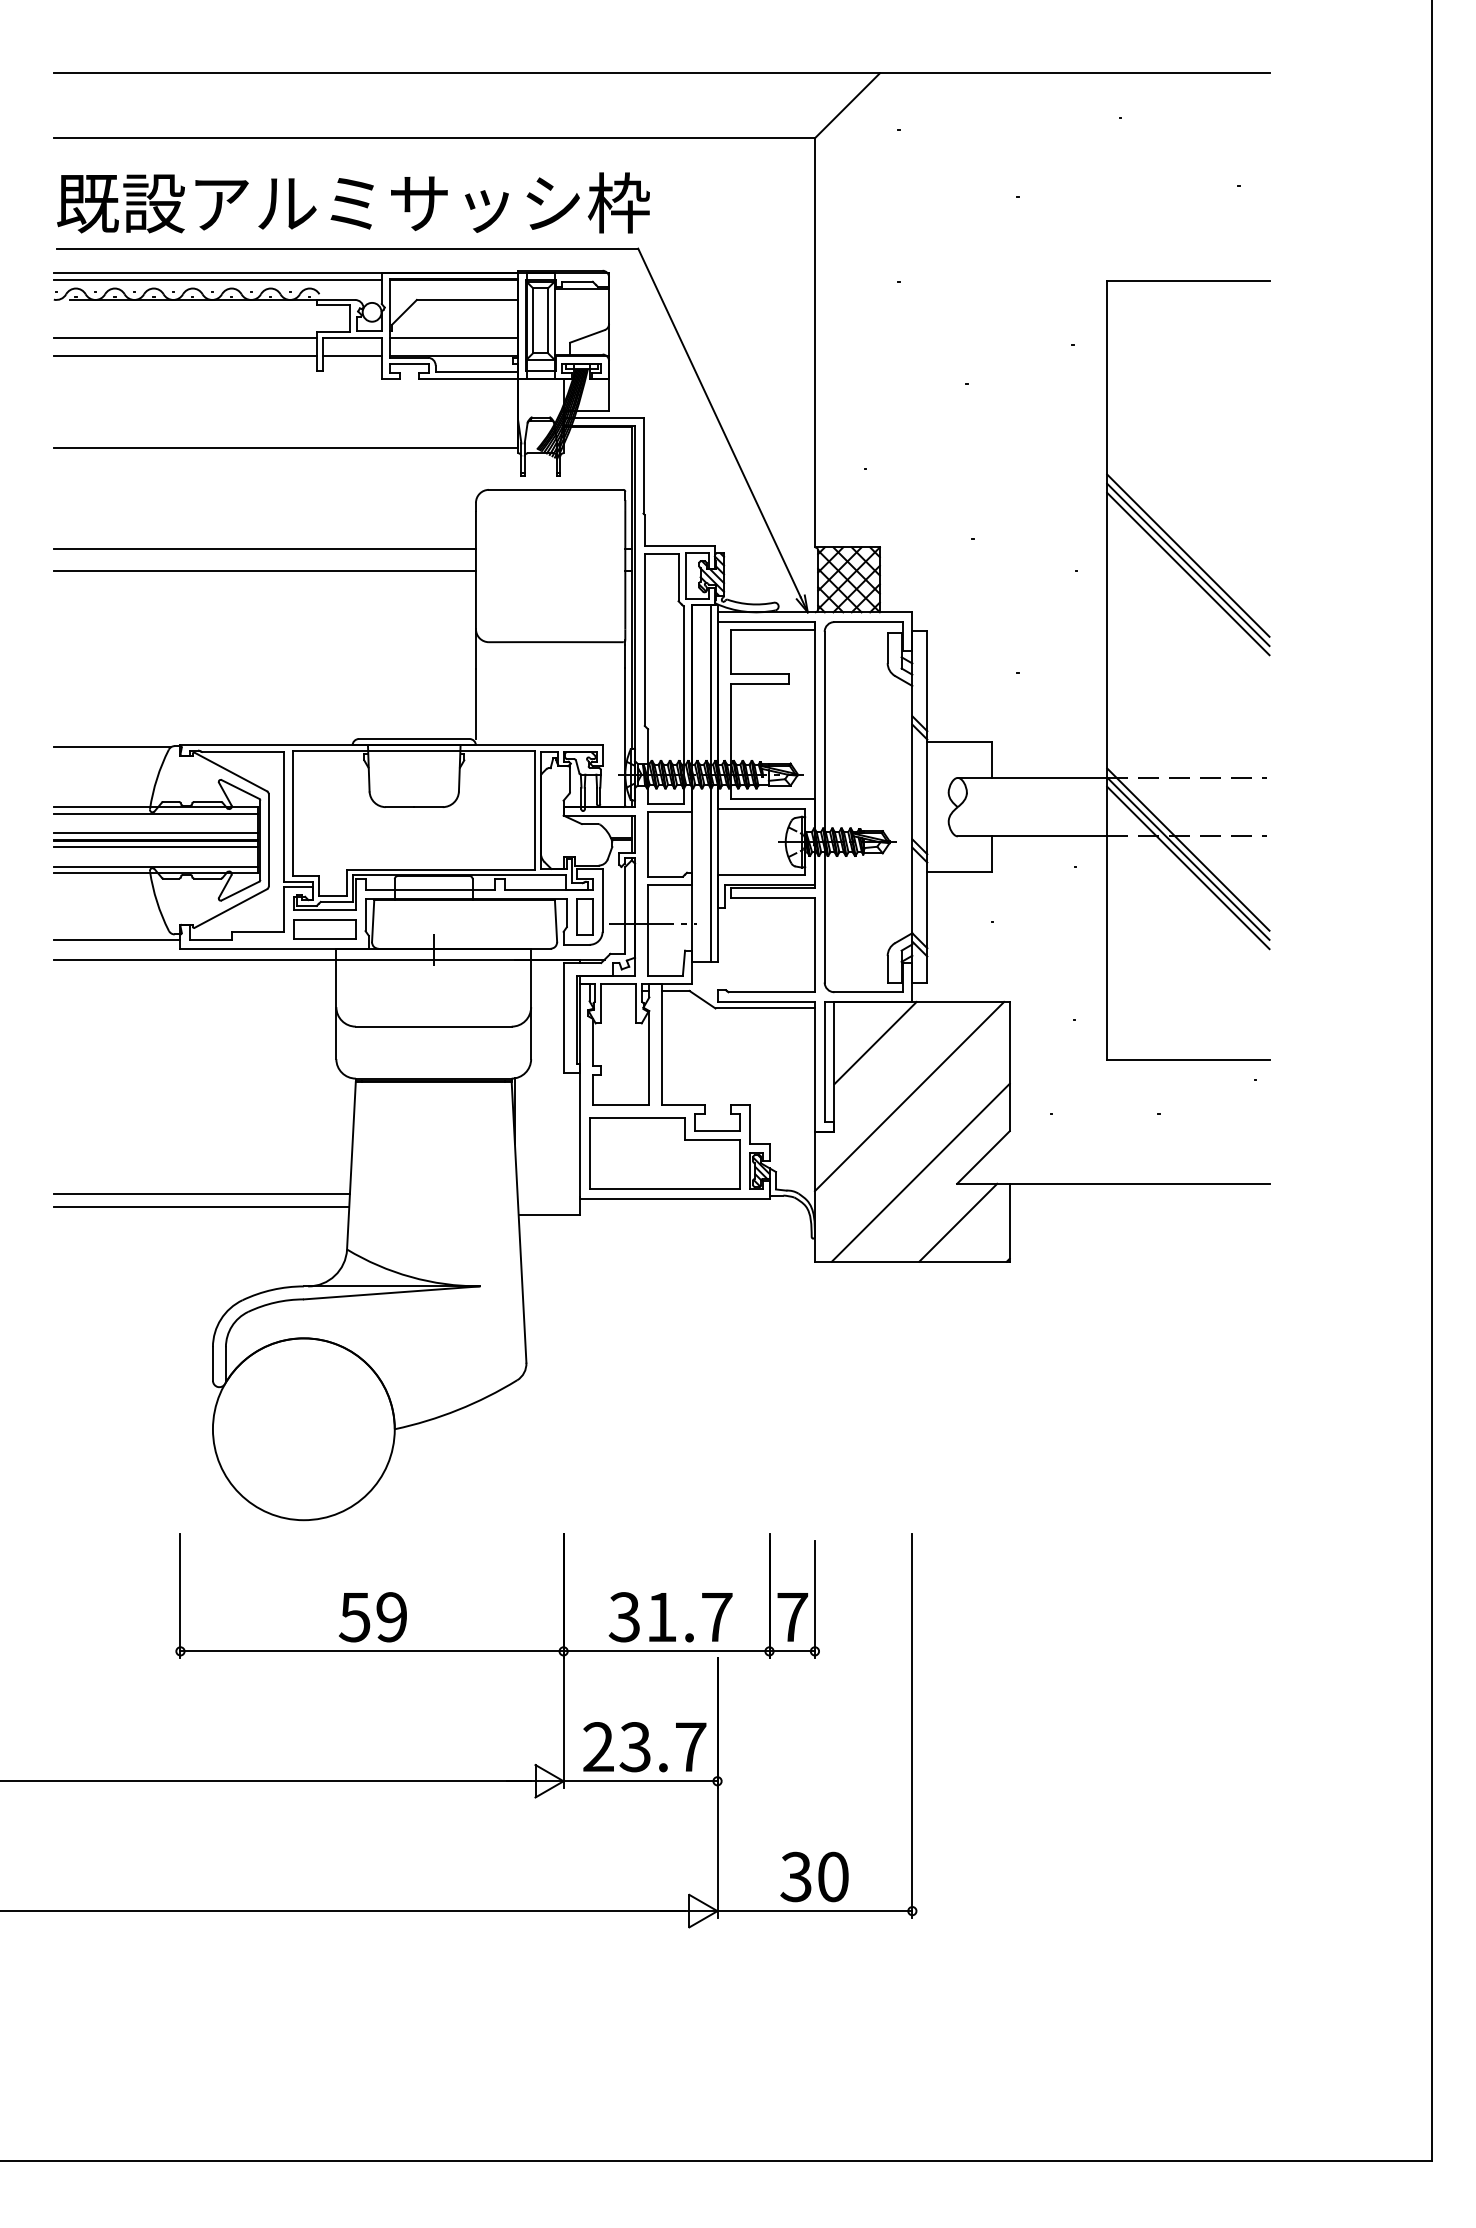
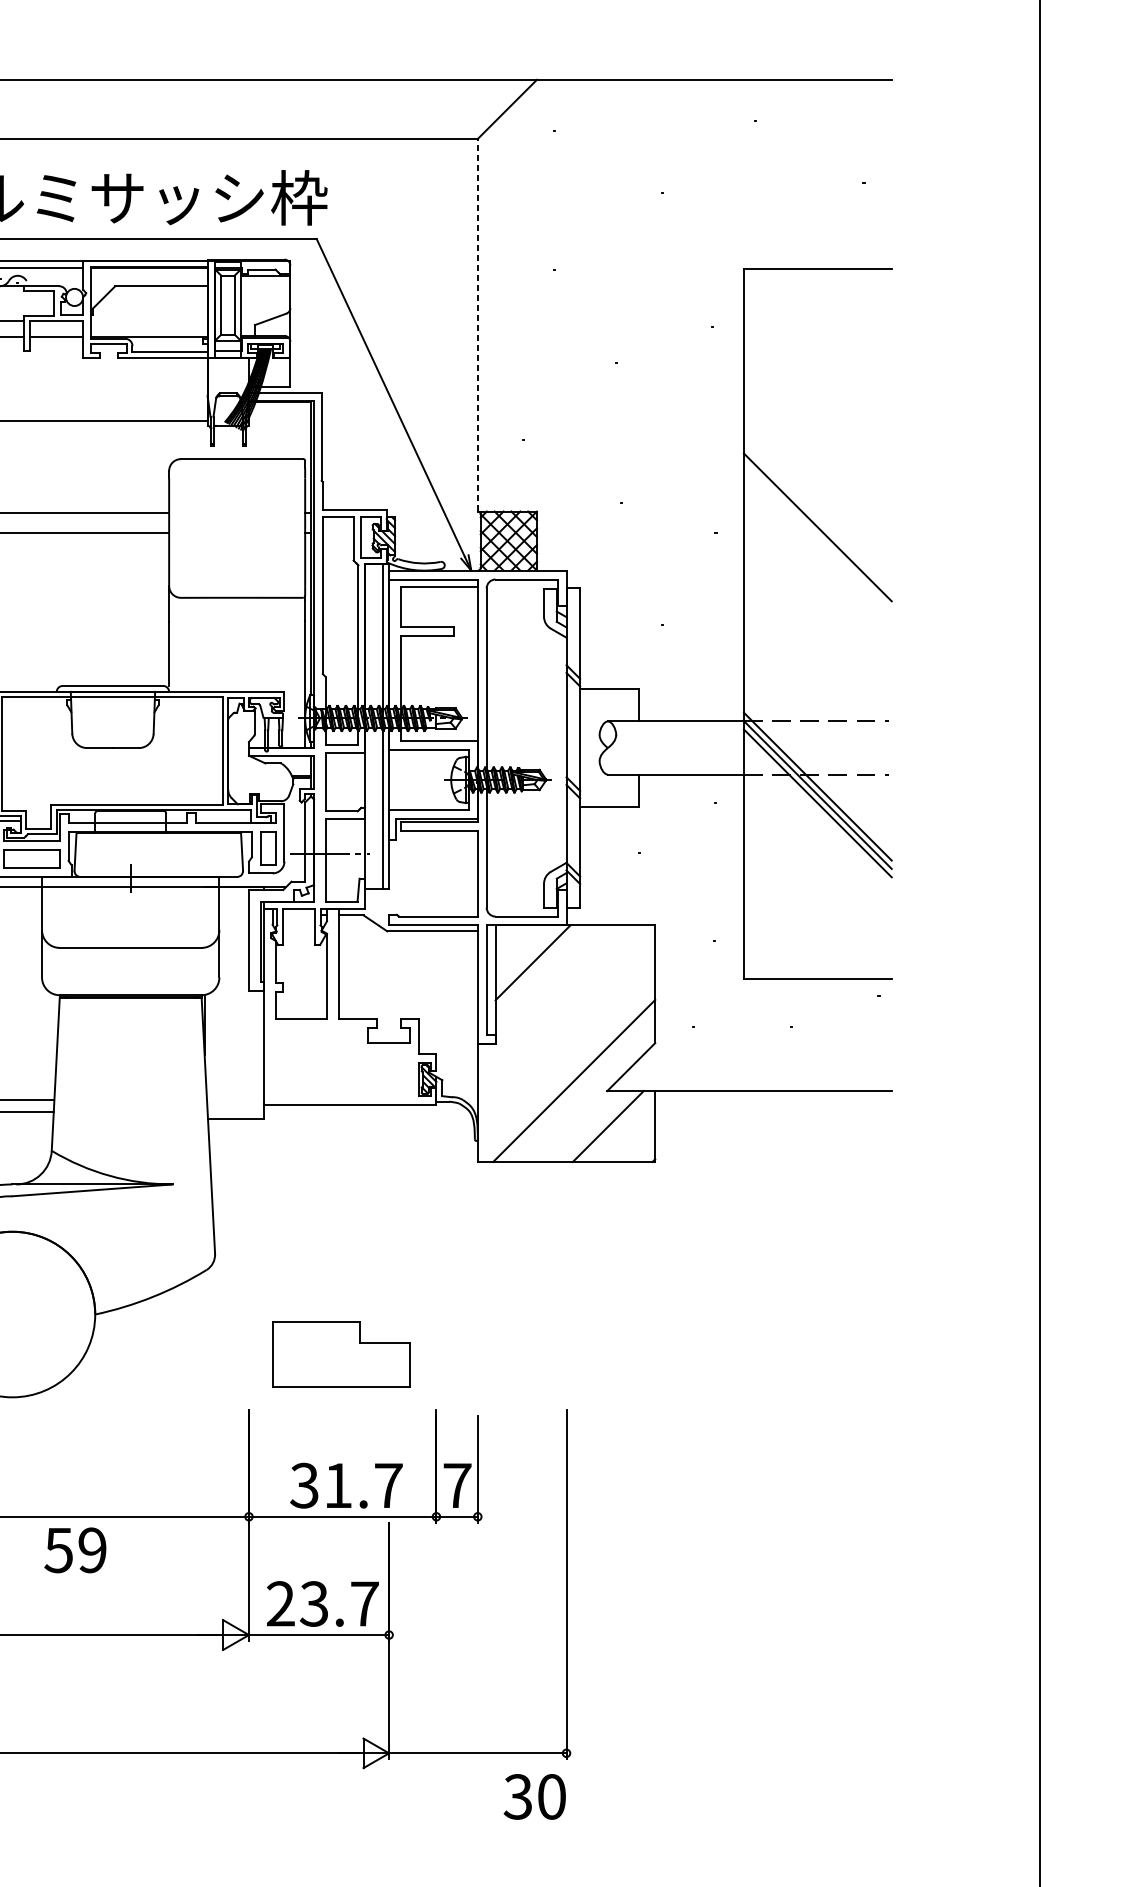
line: (454, 338) -> (149, 321), removed
line: (814, 342) -> (477, 324), solid -> dashed
line: (1188, 555) -> (817, 518), removed
line: (1188, 573) -> (817, 535), removed
line: (909, 1096) -> (563, 1011), removed
part: (664, 1153) -> (340, 1354), moved
text: (372, 1617) -> (74, 1550), moved
text: (814, 1876) -> (534, 1796), moved

